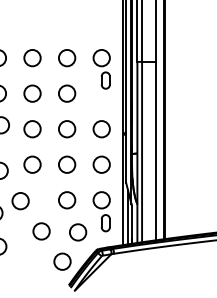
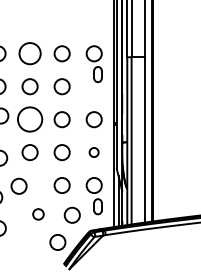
circle: (32, 58) -> (30, 54), size x1.4
circle: (32, 129) -> (30, 119), size x1.6
circle: (101, 164) -> (94, 152), size x0.6
circle: (41, 231) -> (38, 214), size x0.7

